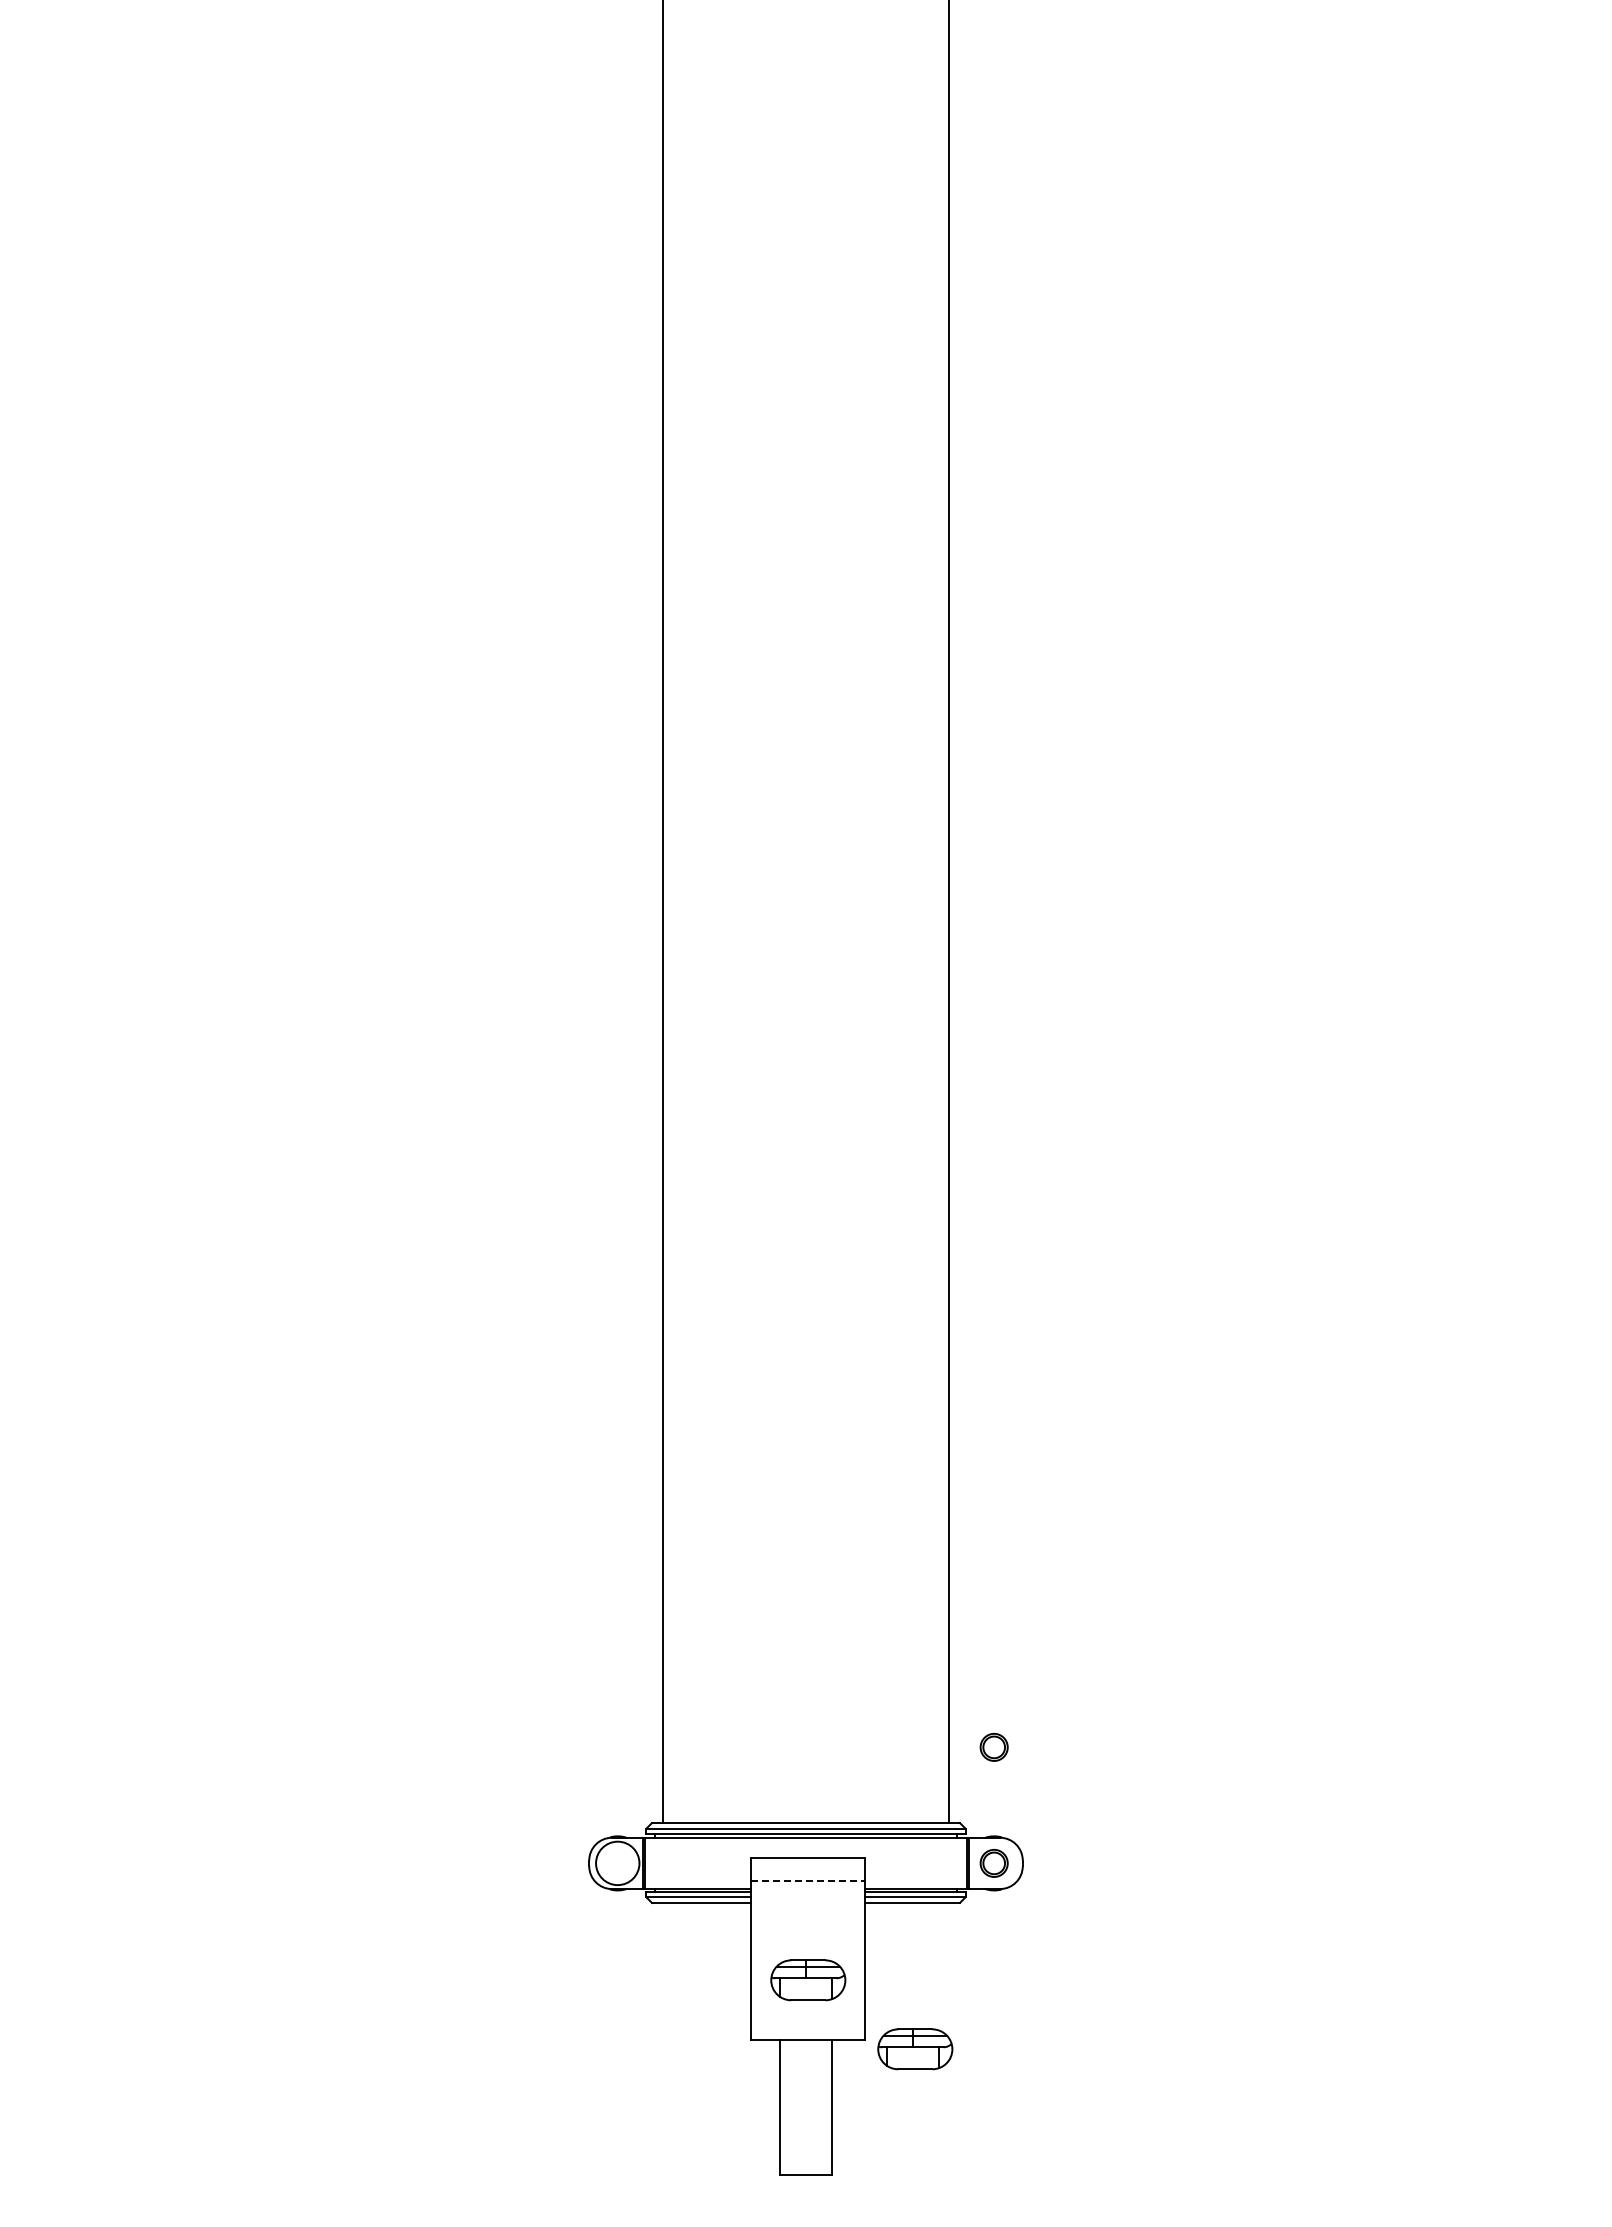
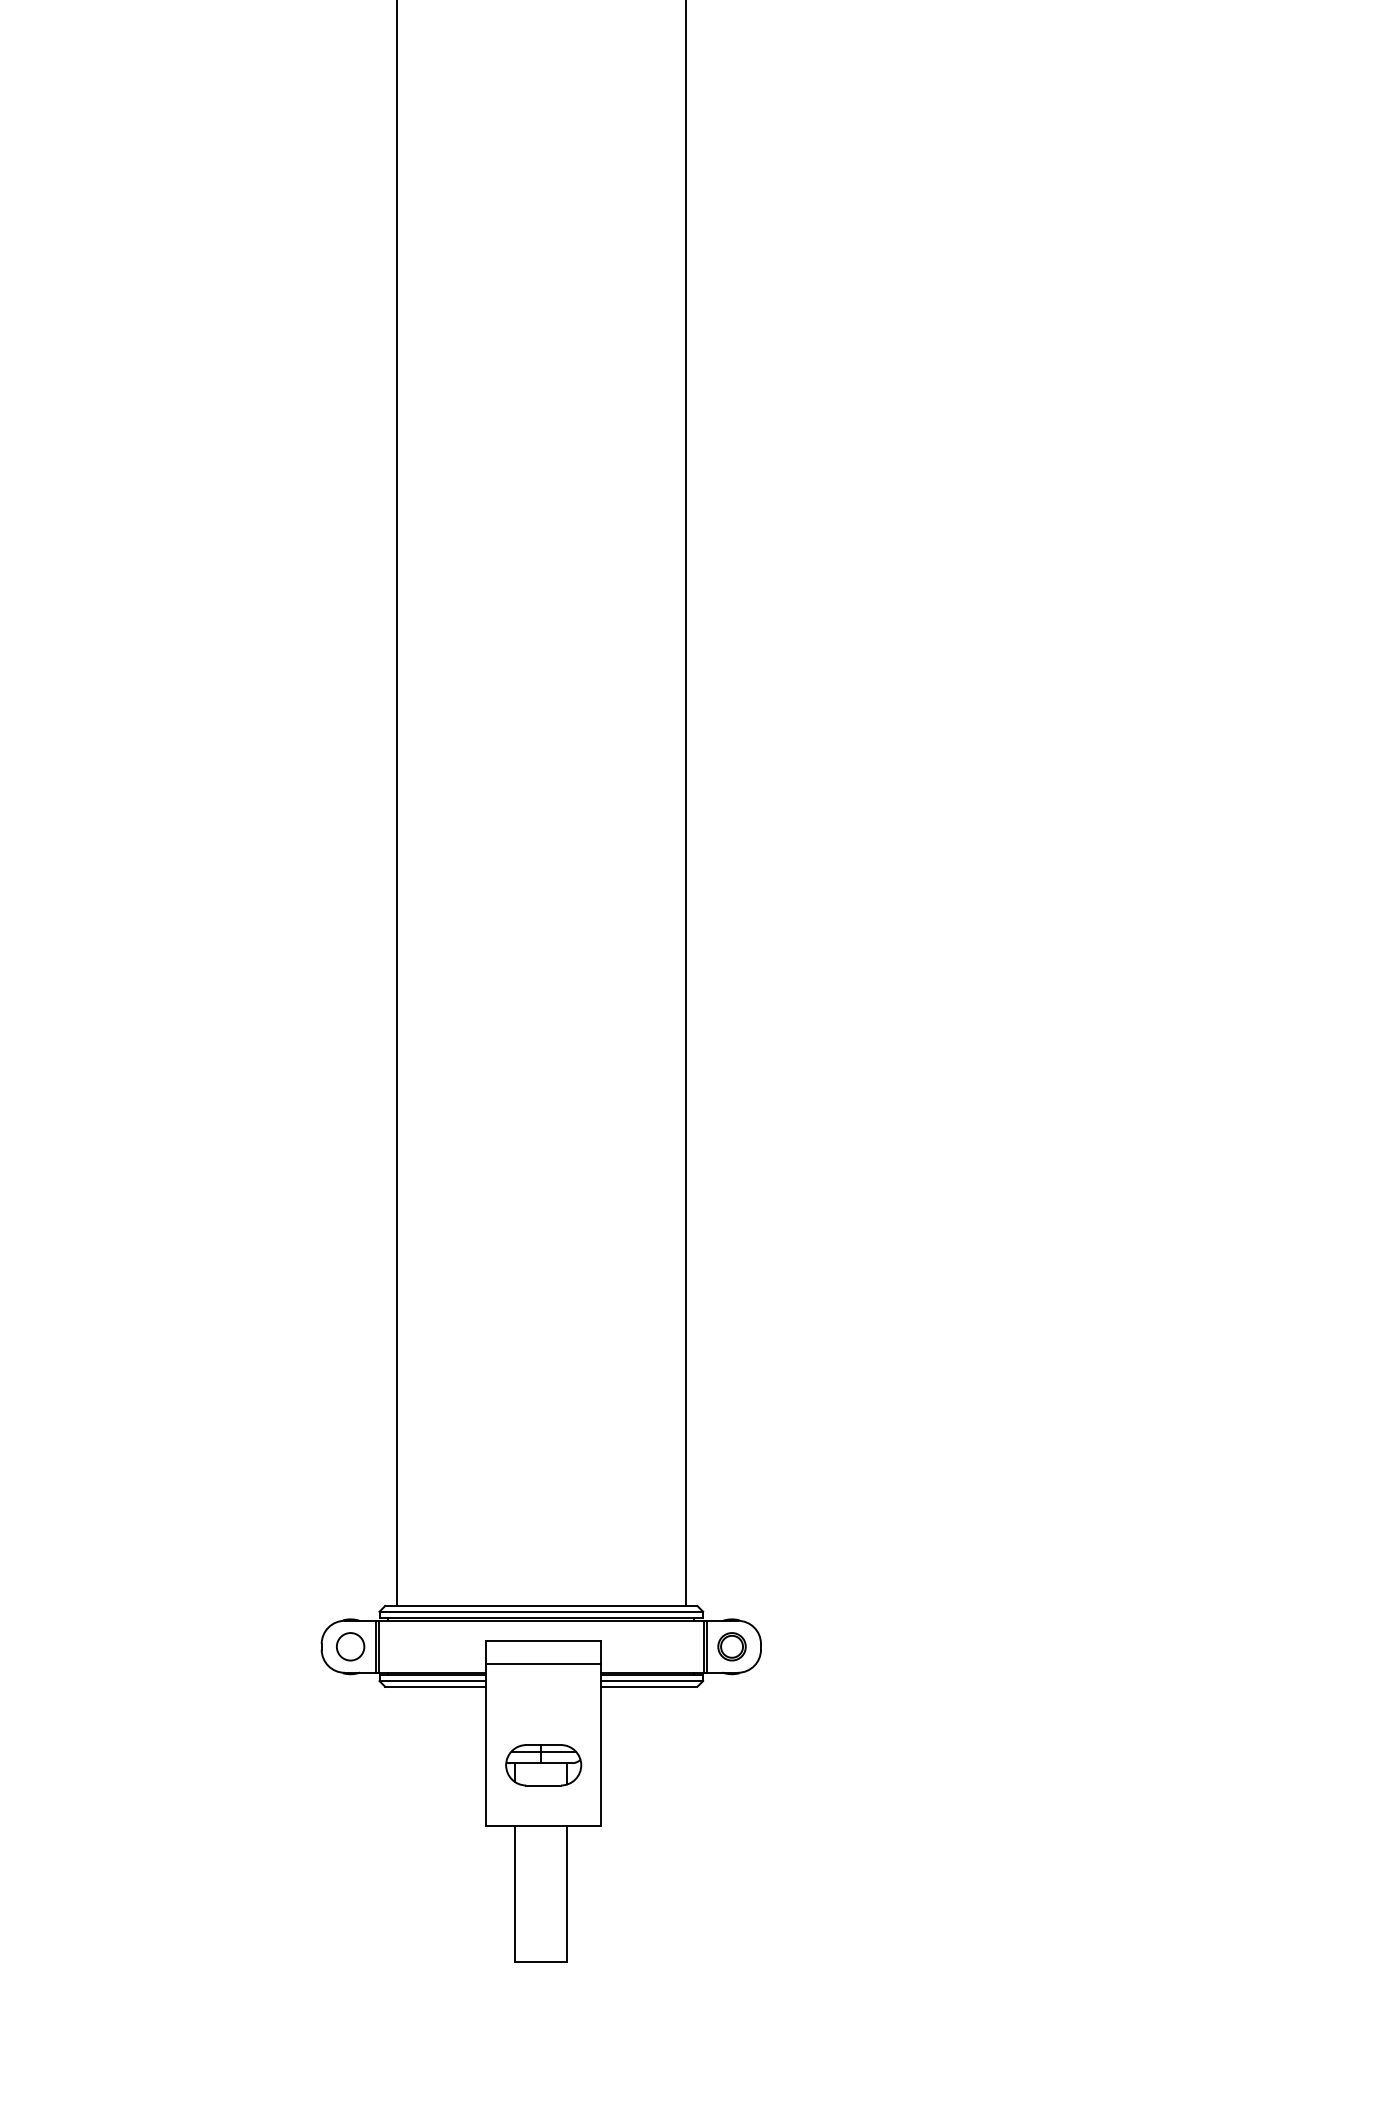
part: (993, 1747) -> (731, 1529), removed
circle: (617, 1862) -> (350, 1645), size x0.62
line: (808, 1880) -> (543, 1664), dashed -> solid
part: (915, 2049) -> (652, 1835), removed

